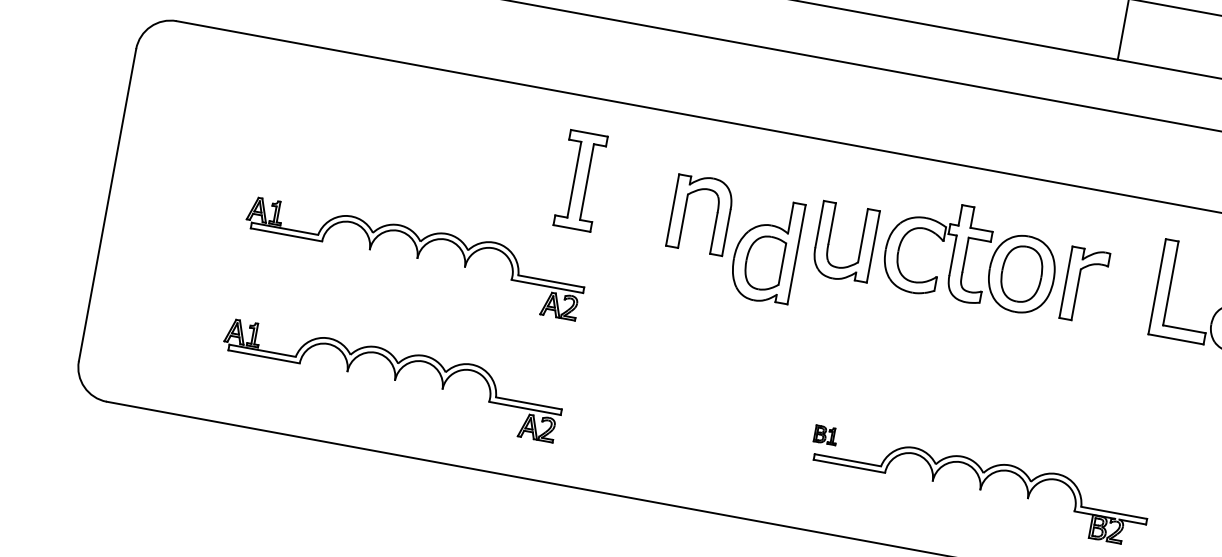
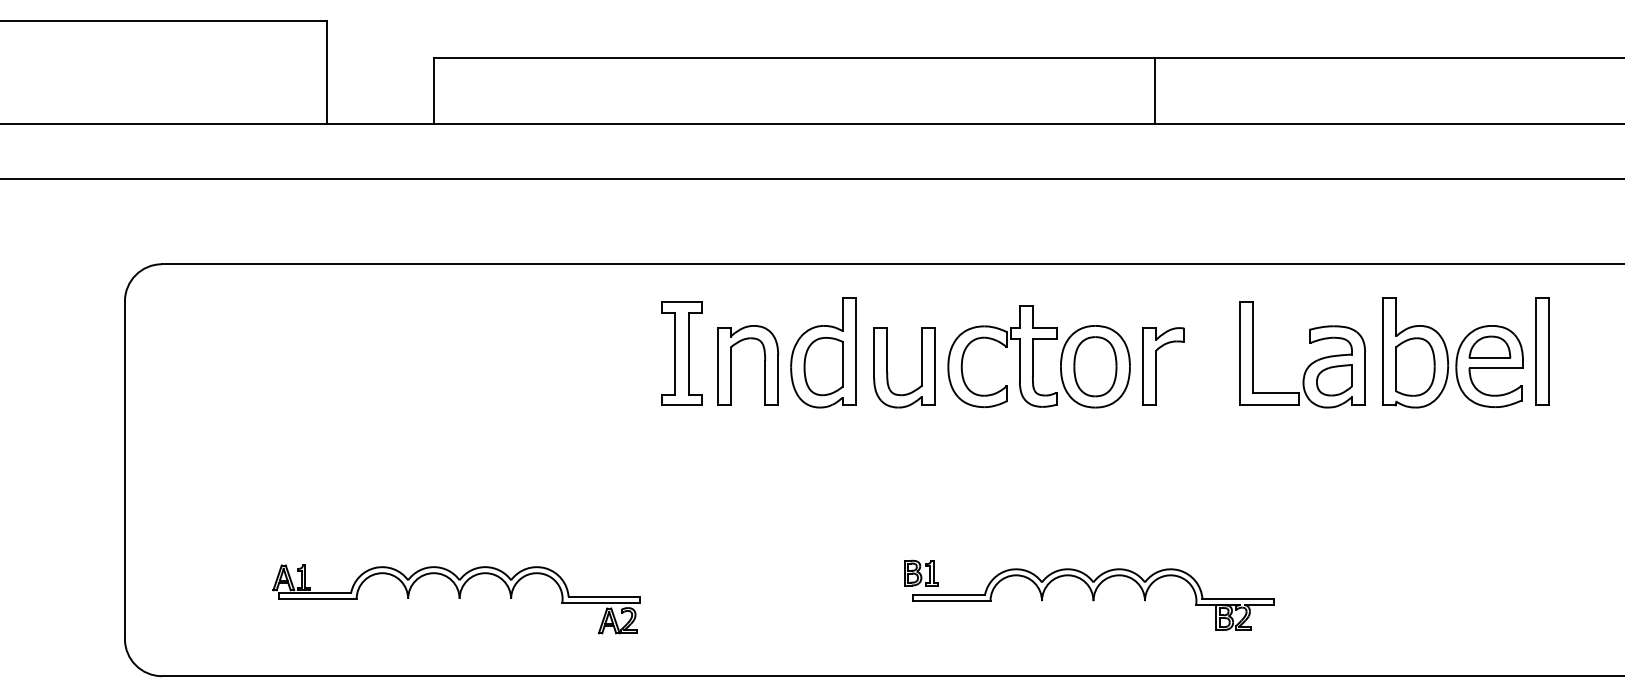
part: (580, 180) -> (681, 353), moved
part: (766, 249) -> (823, 352), moved
part: (414, 258) -> (456, 467), removed
part: (826, 434) -> (921, 572), size x1.43

